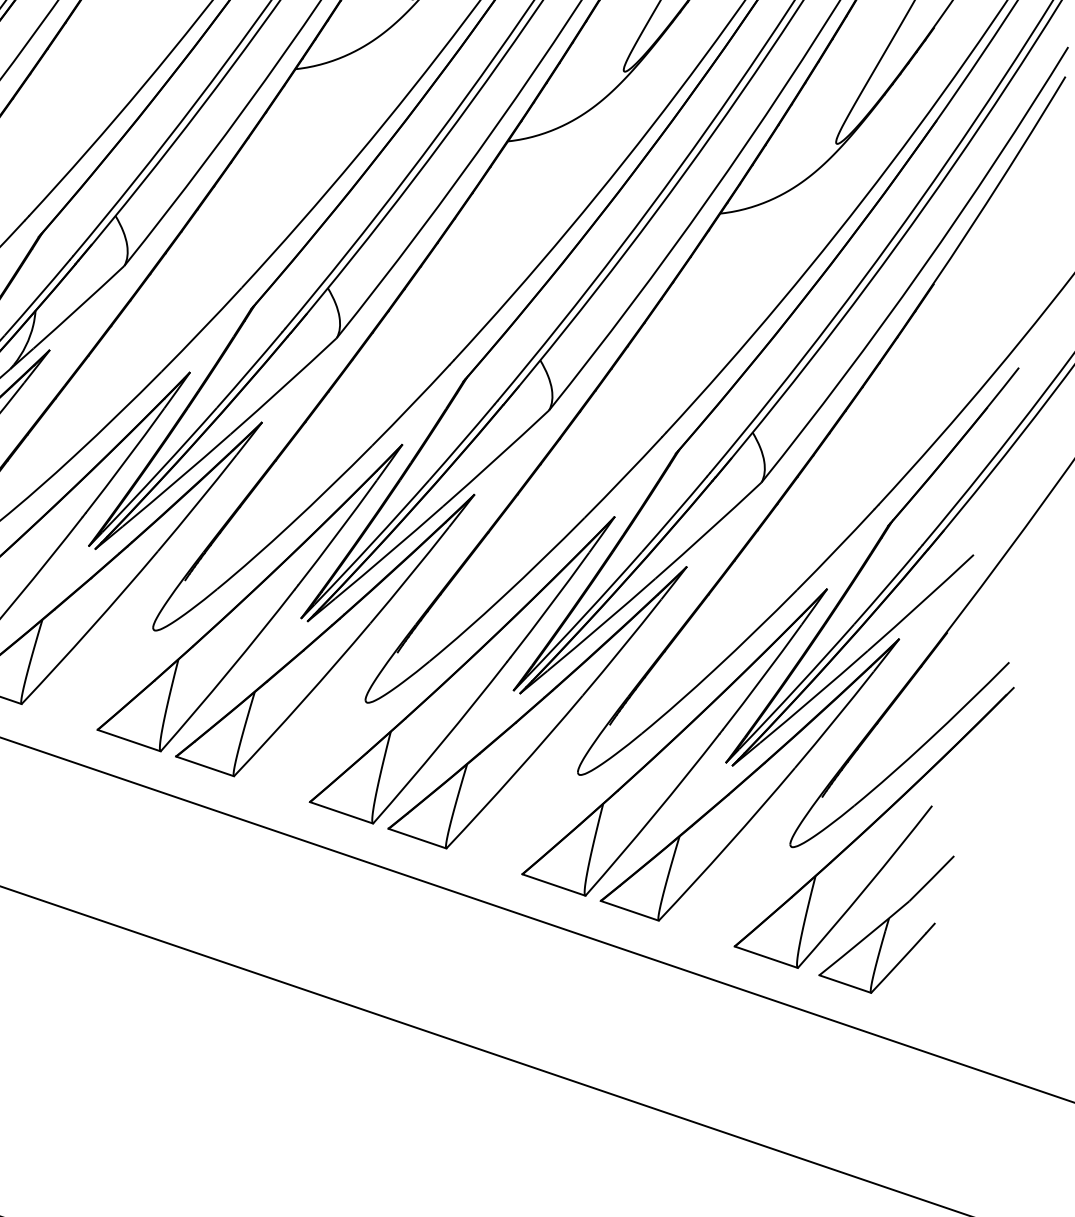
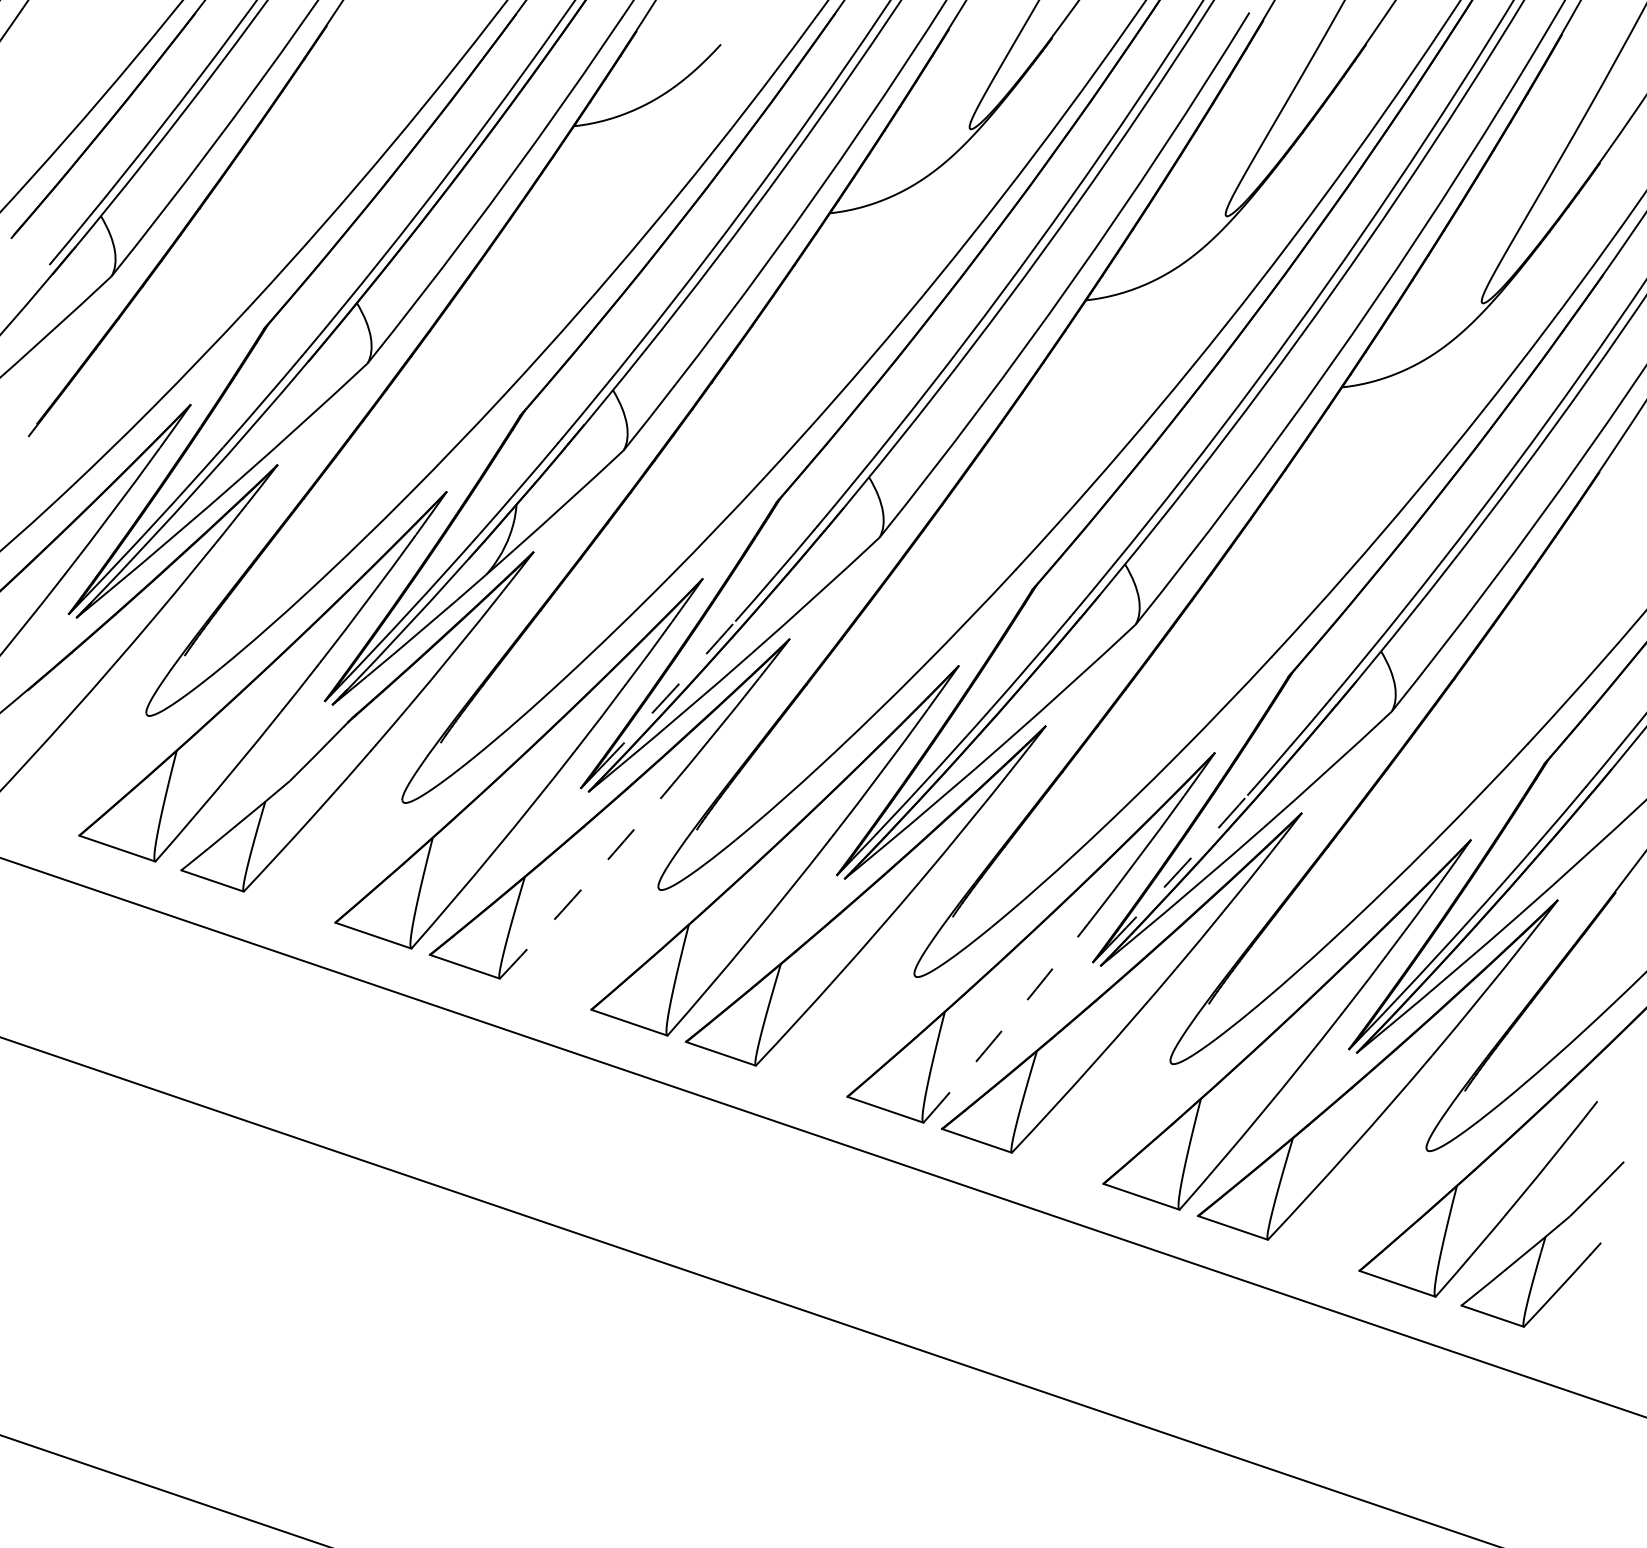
arc: (159, 470) -> (666, 697), solid -> dashed
arc: (584, 615) -> (1178, 871), solid -> dashed
arc: (91, 628) -> (583, 887), solid -> dashed
arc: (441, 743) -> (1005, 1026), solid -> dashed

